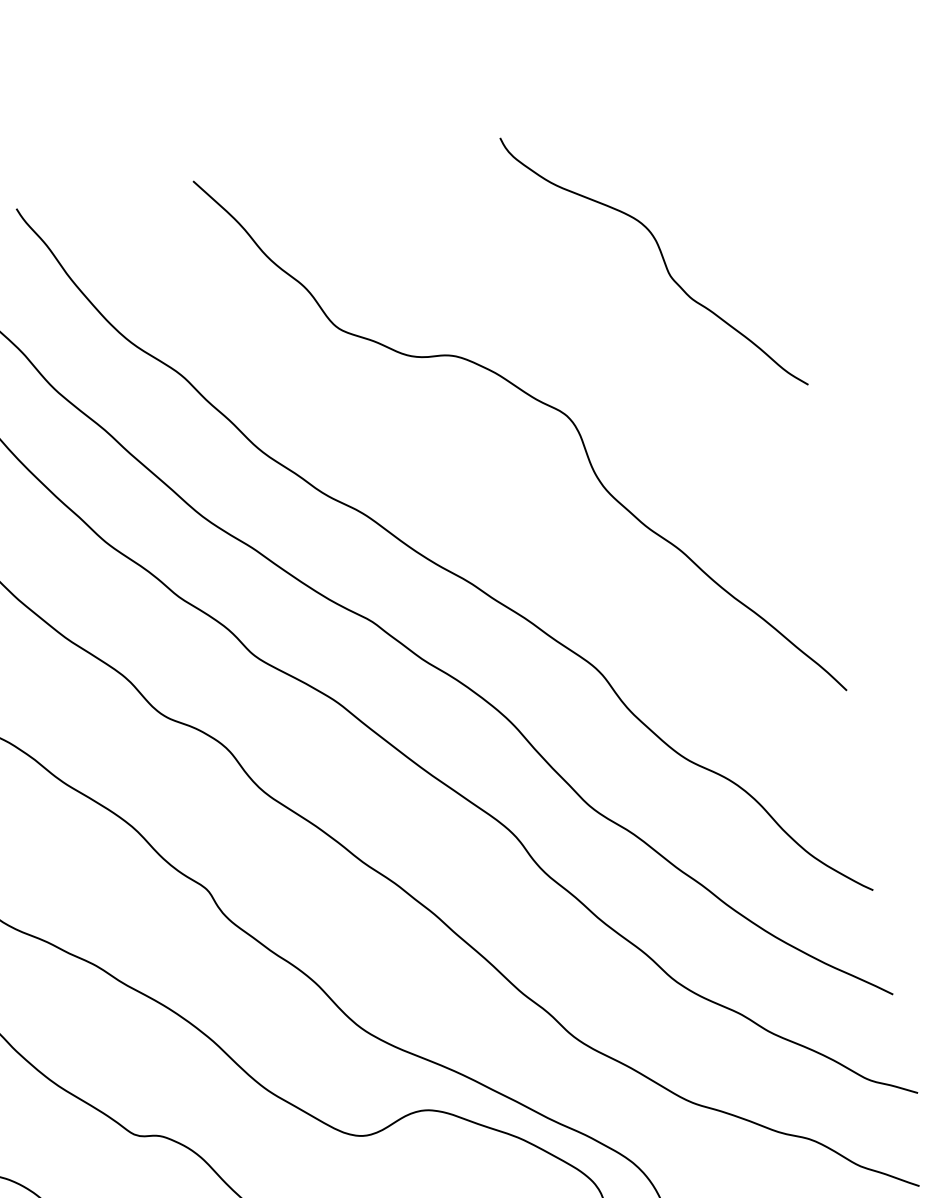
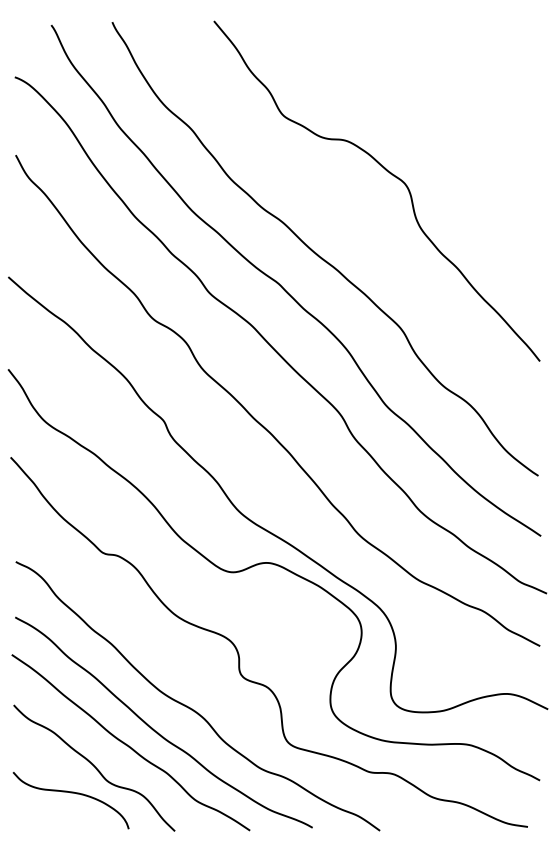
curve: (659, 255) -> (470, 101), removed

